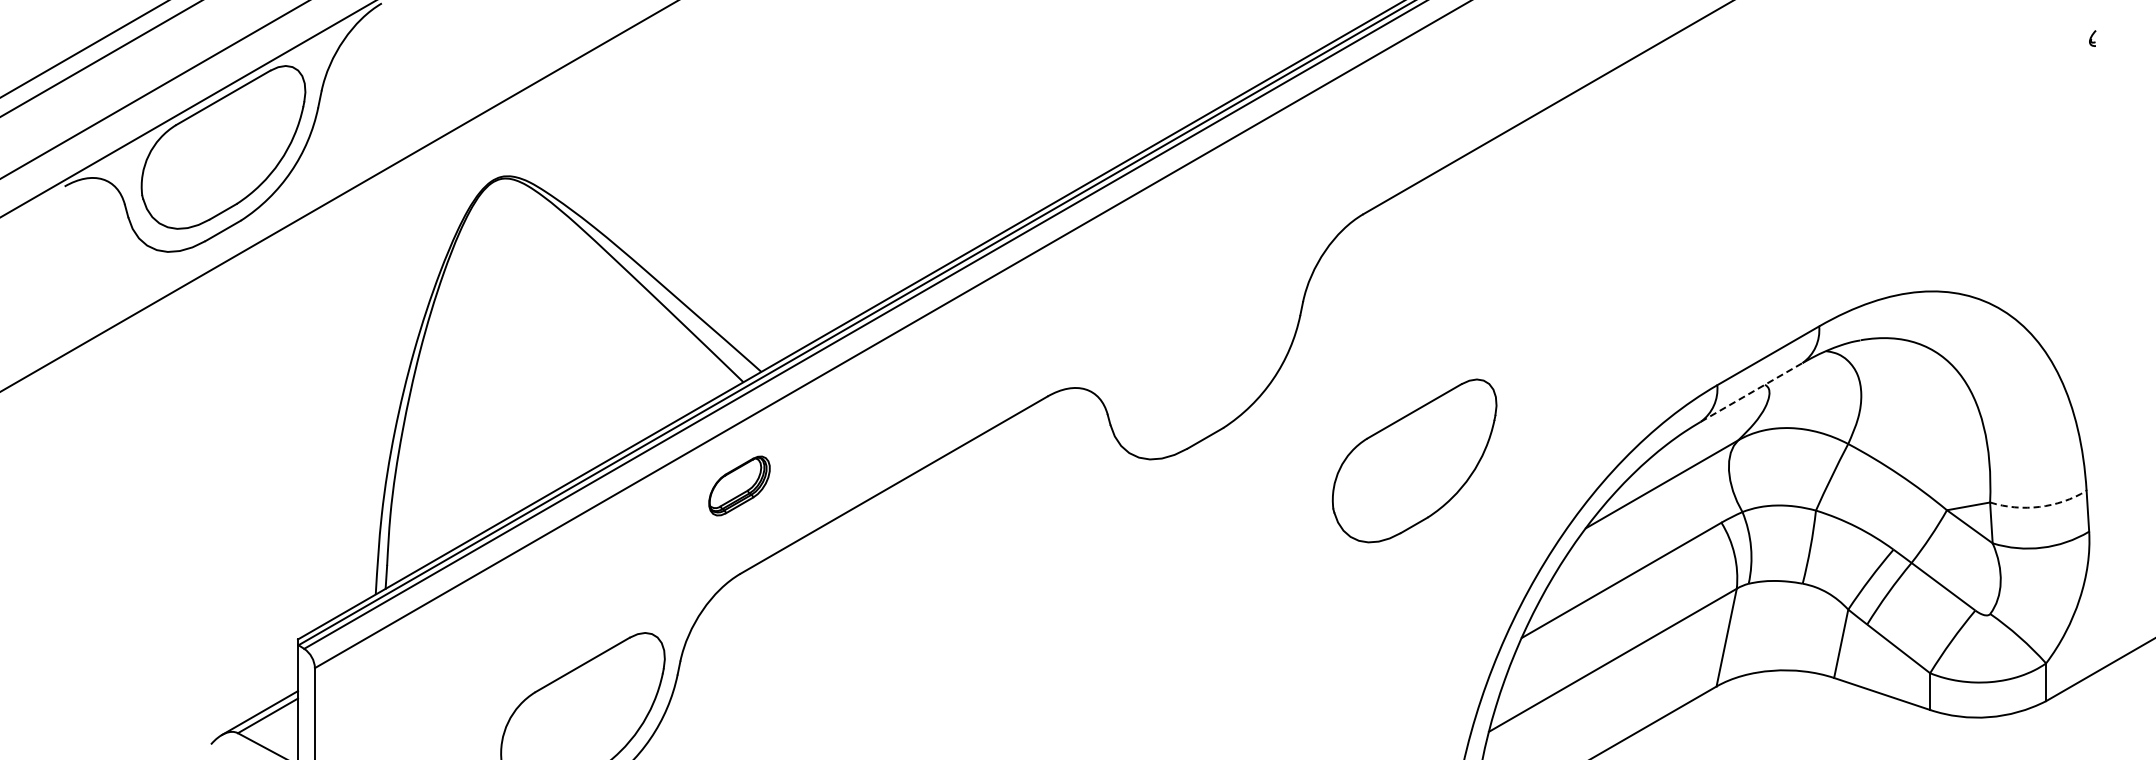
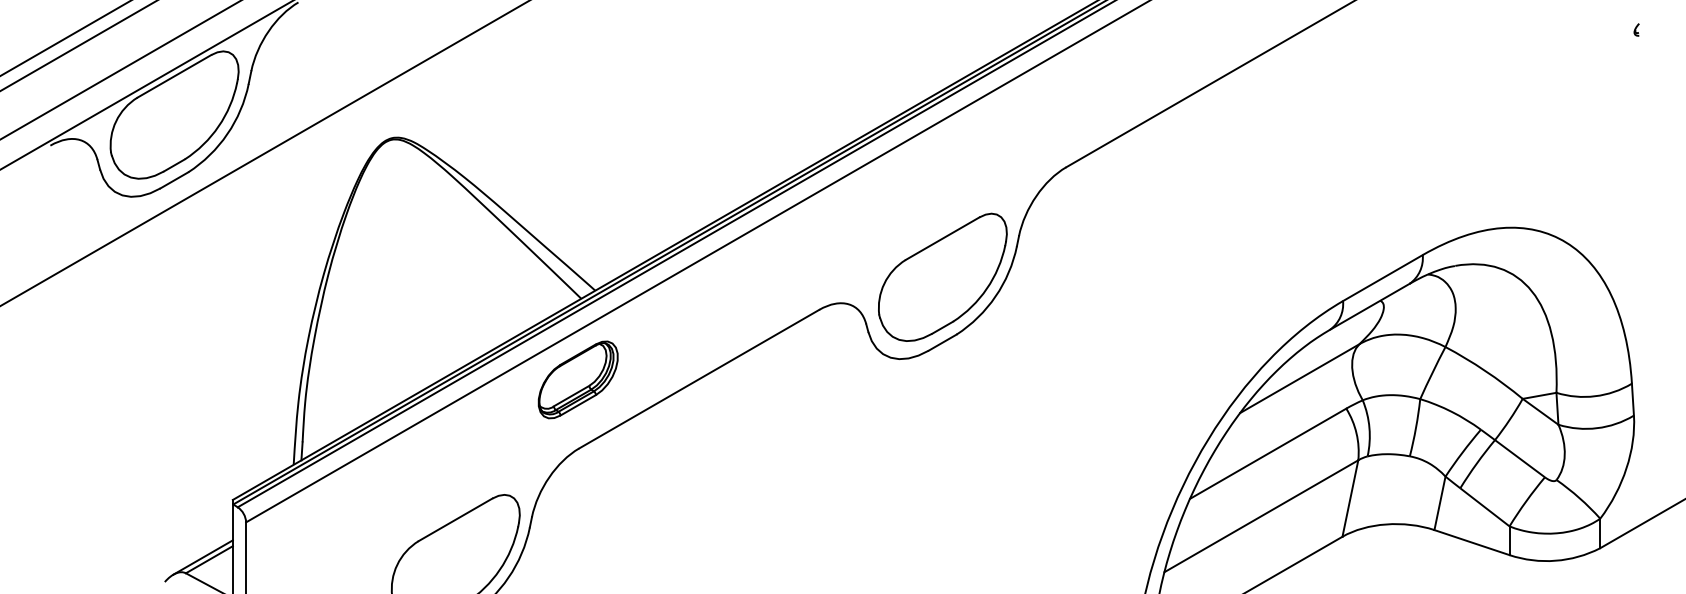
line: (1751, 392) -> (1369, 306), dashed -> solid
part: (1414, 460) -> (942, 277), moved
part: (739, 485) -> (578, 379), size x1.67
arc: (2039, 506) -> (1595, 395), dashed -> solid

